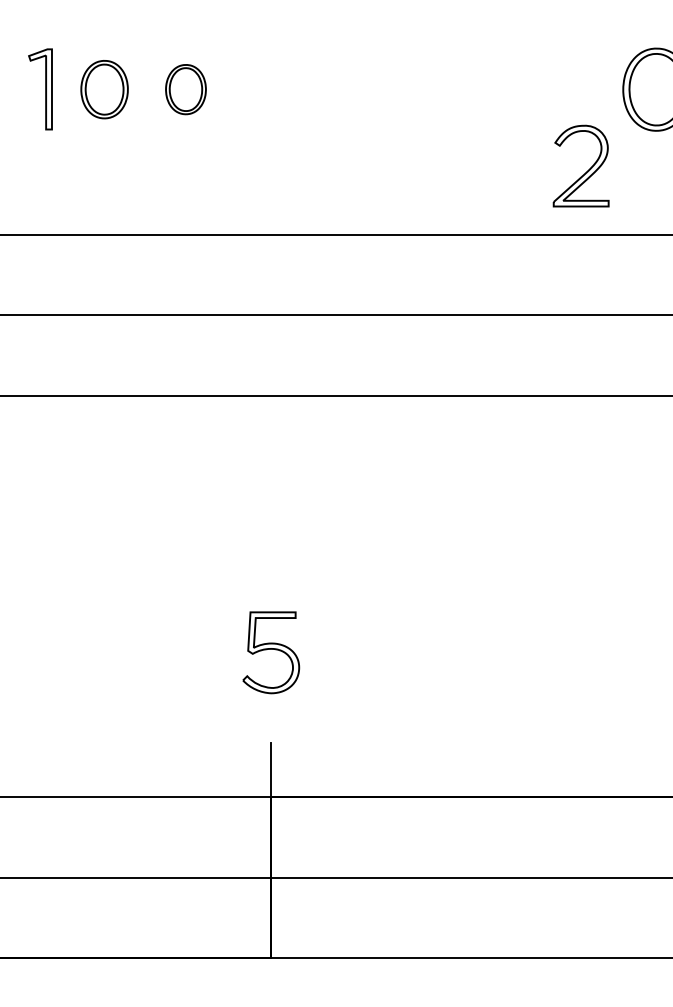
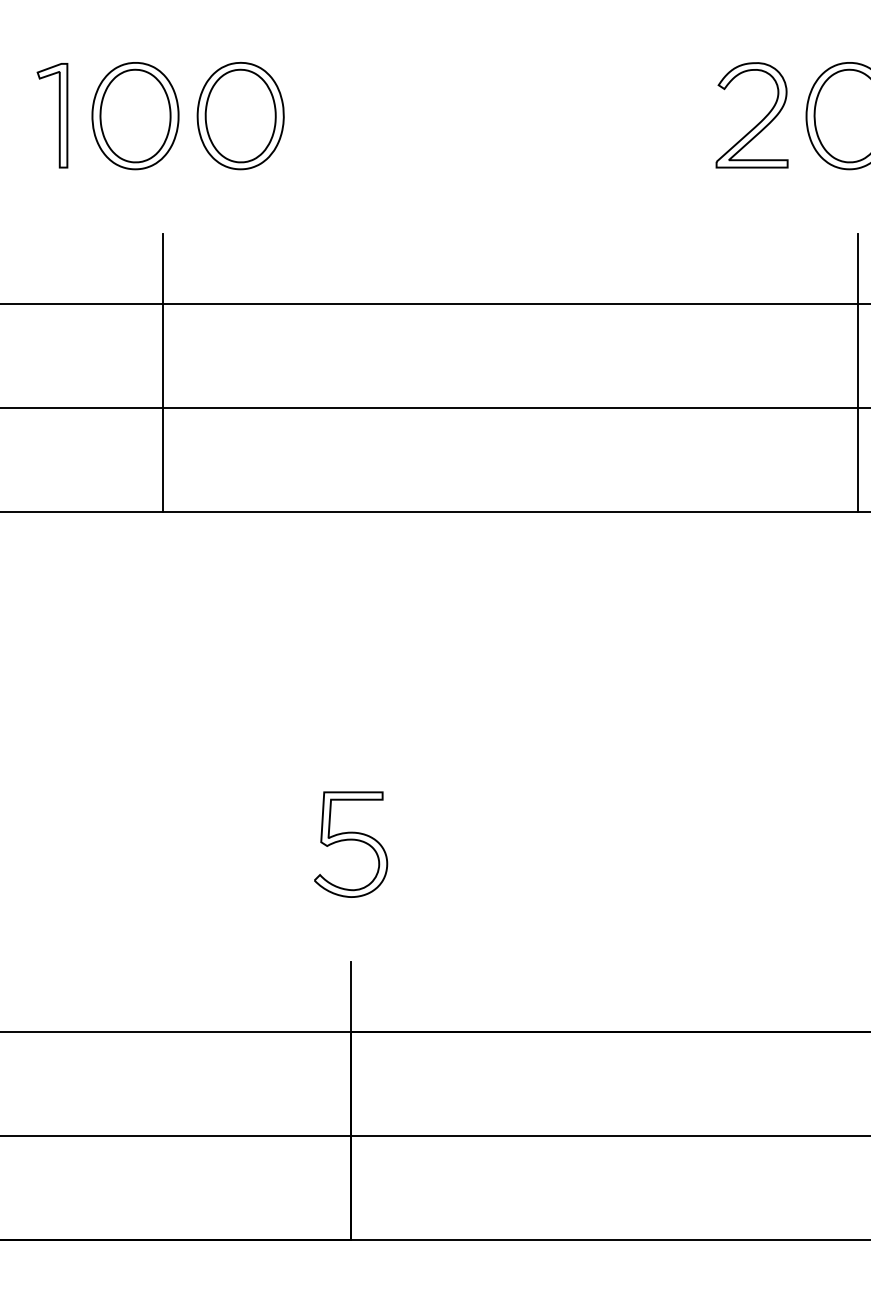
part: (104, 89) -> (135, 115), size x1.43
part: (185, 89) -> (240, 115), size x1.67
part: (586, 171) -> (758, 122), moved
line: (126, 288) -> (163, 373), added
line: (663, 288) -> (858, 373), added

